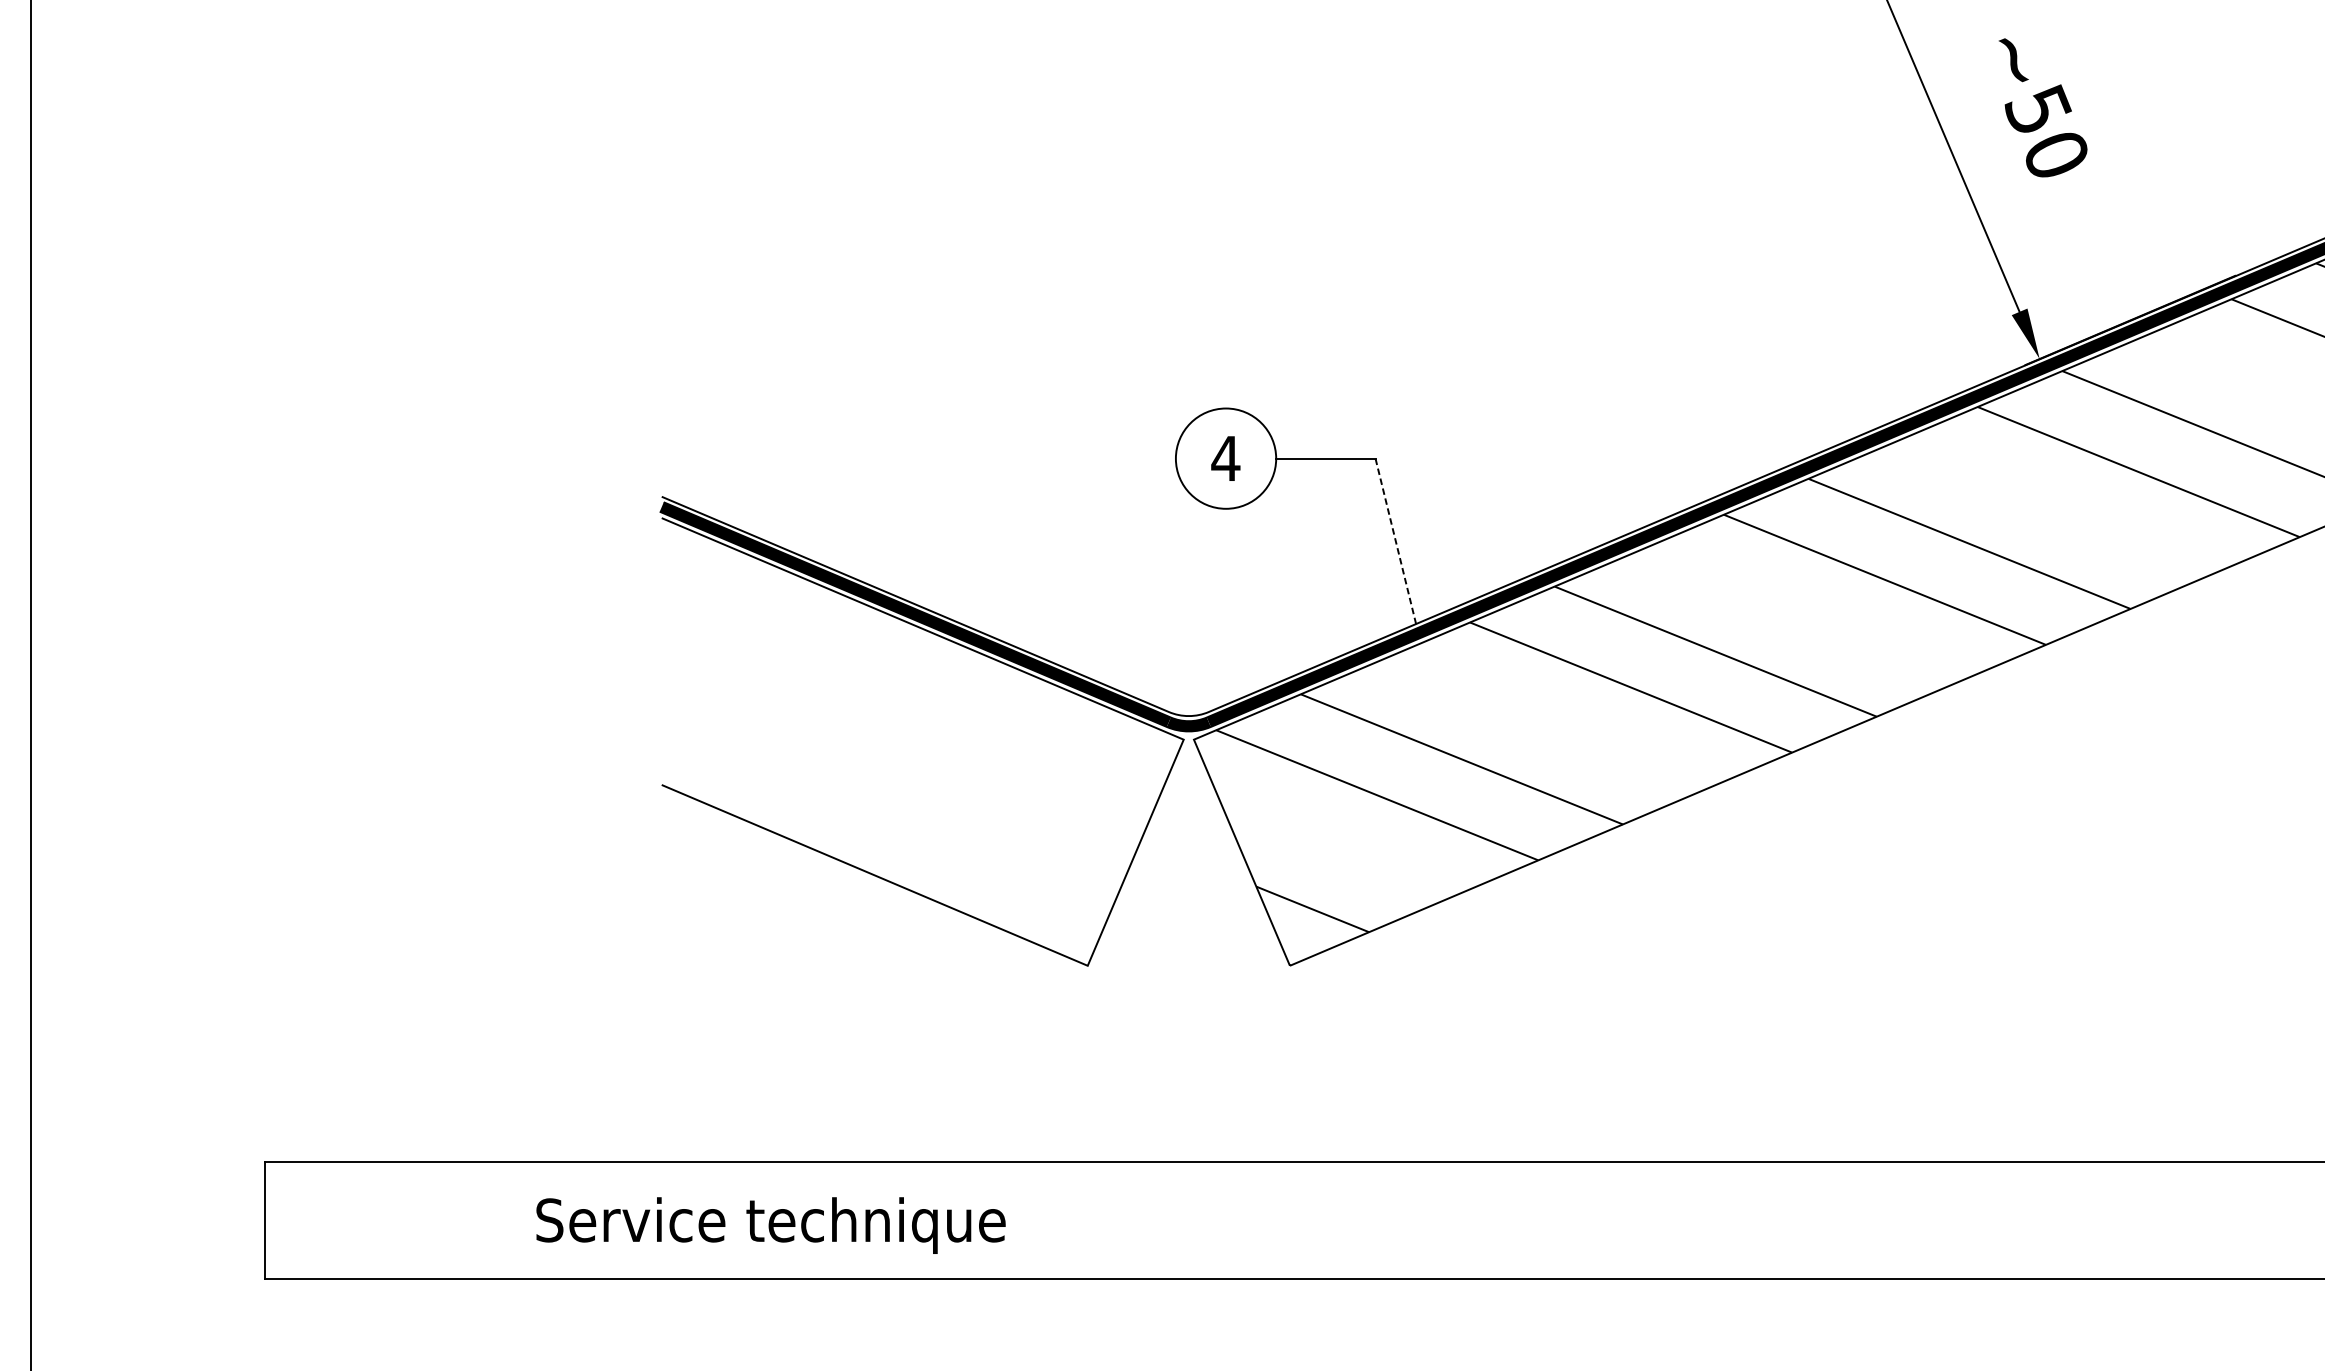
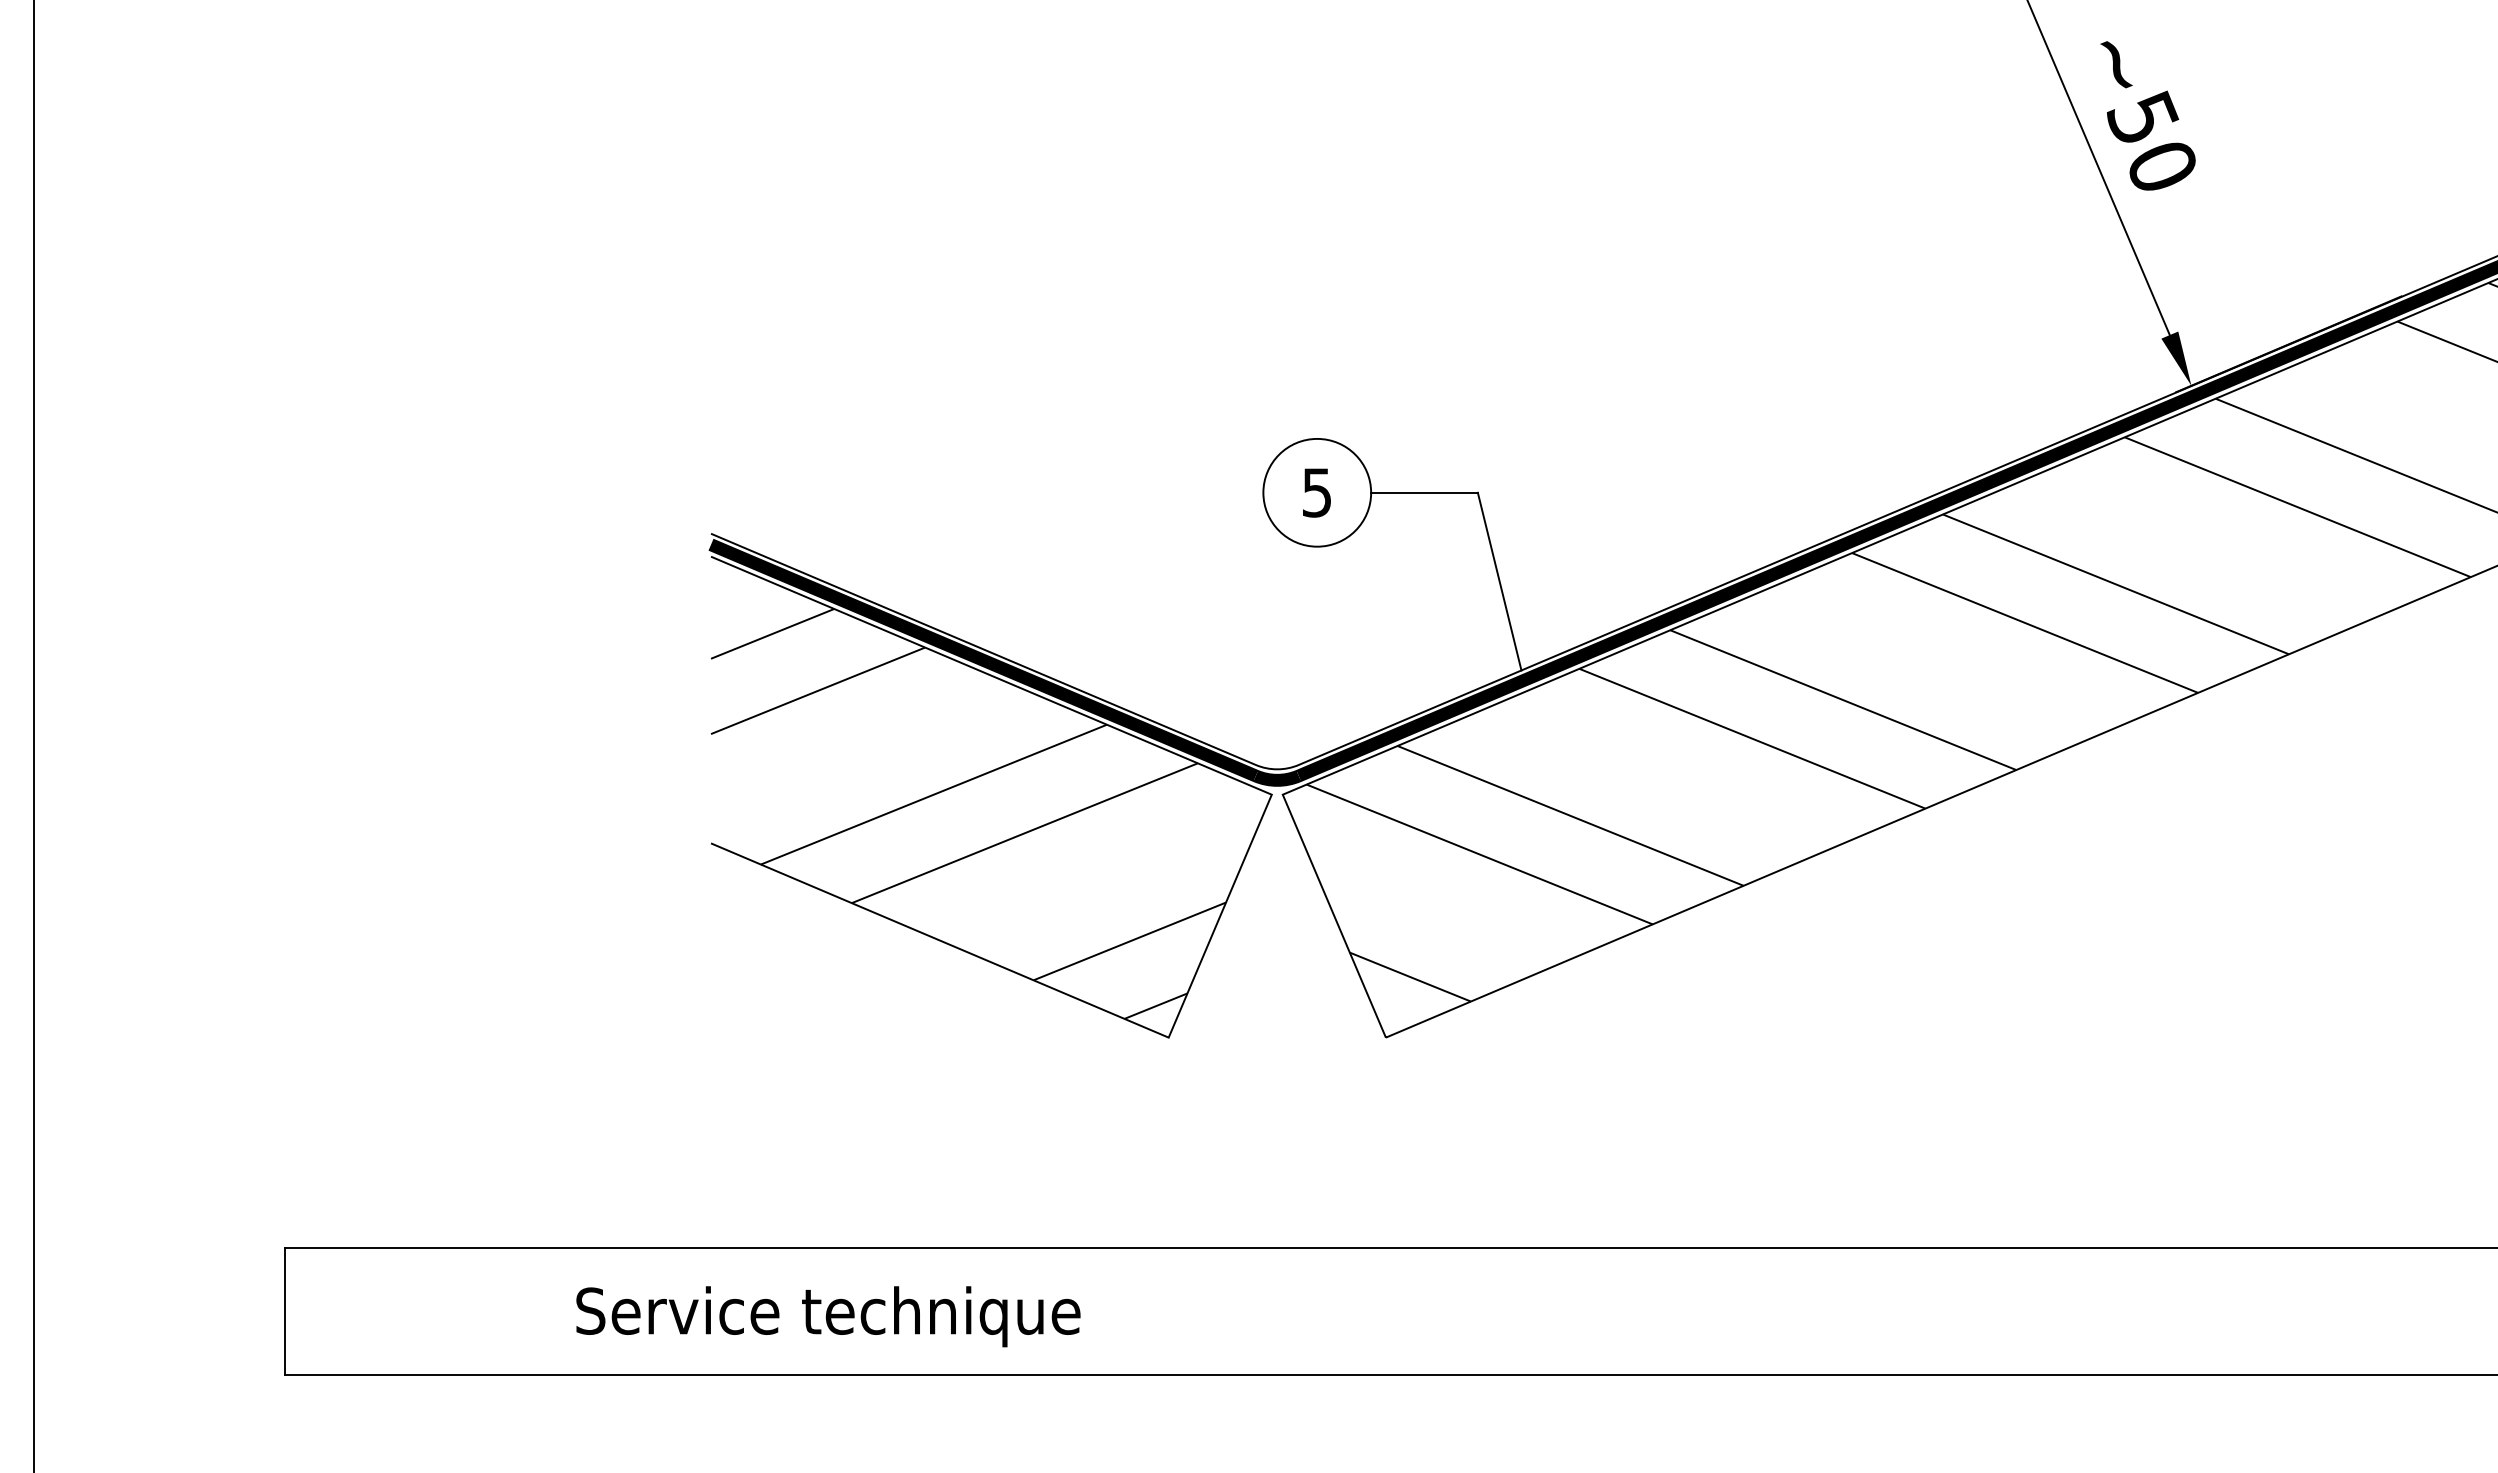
text: (2042, 107) -> (2147, 115), moved
text: (1225, 458) -> (1316, 492), 4 -> 5
line: (1395, 542) -> (1499, 582), dashed -> solid
hatch: (901, 757) -> (968, 813), added

